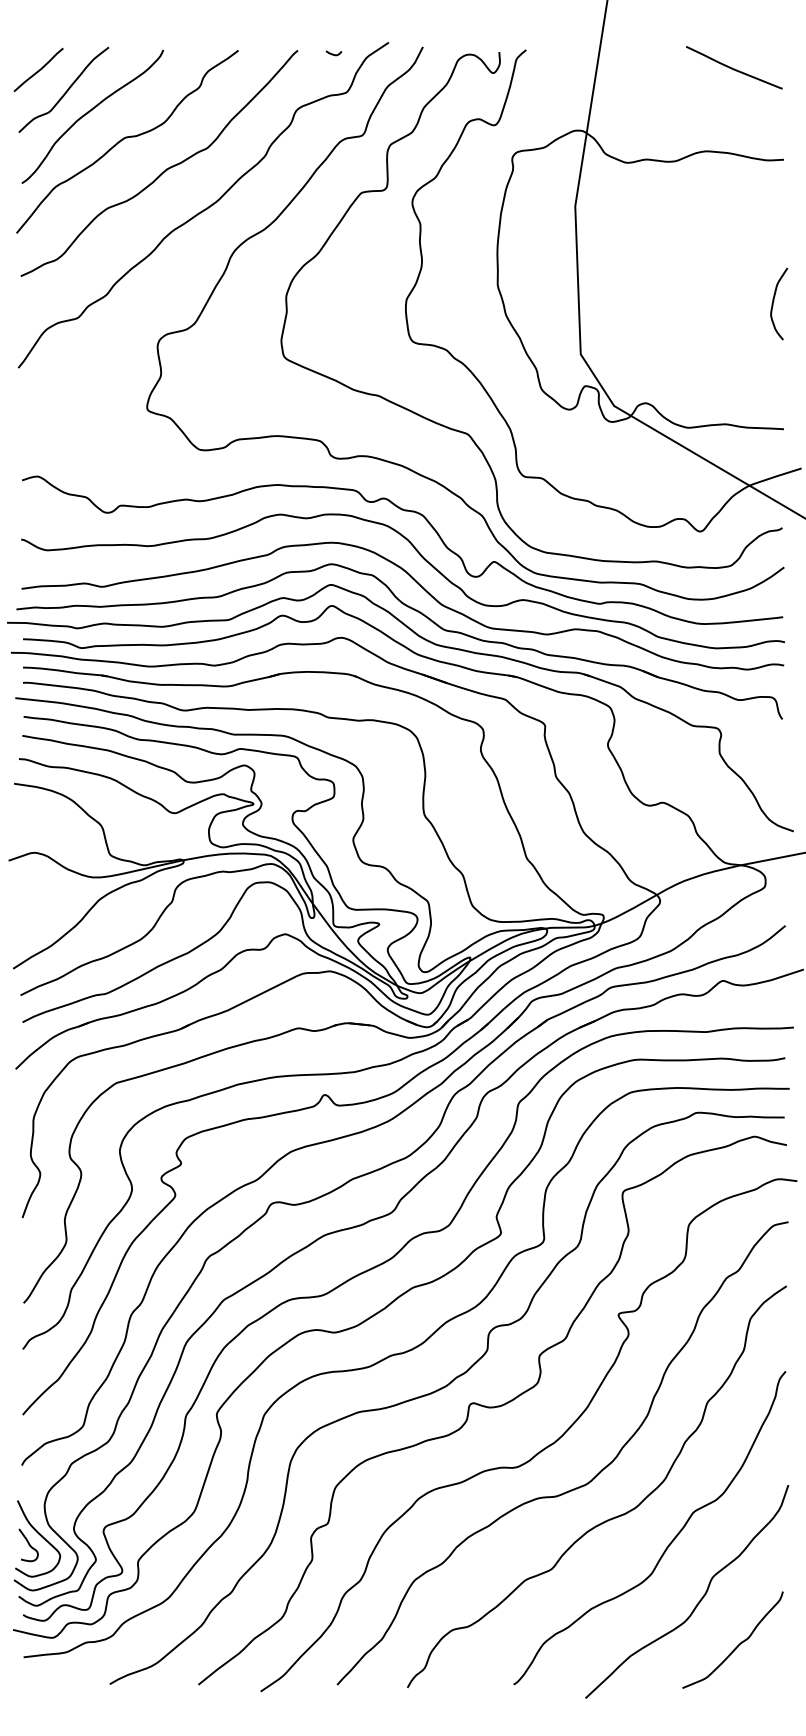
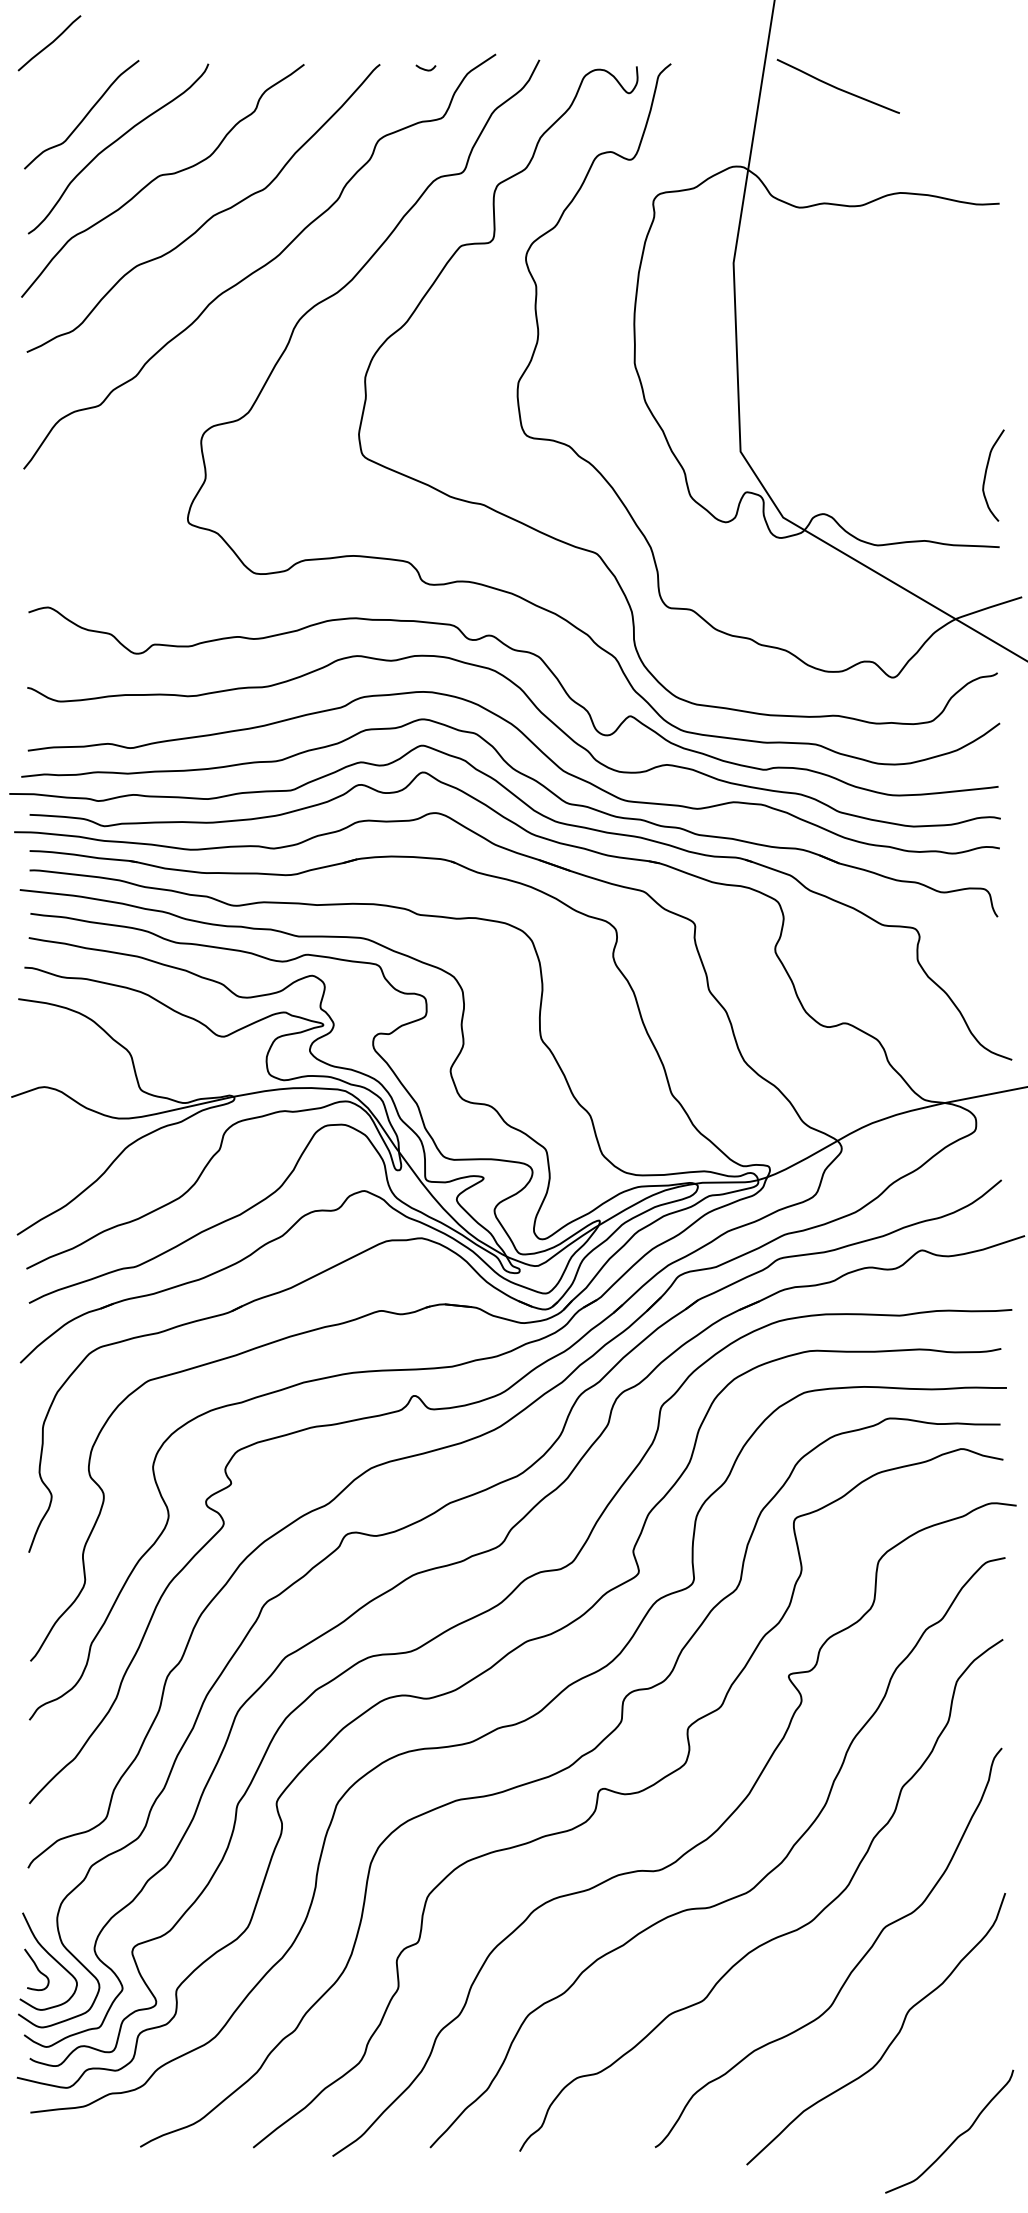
curve: (733, 68) -> (837, 87), moved
curve: (38, 70) -> (49, 43), moved
curve: (773, 303) -> (986, 475), moved
curve: (738, 1644) -> (956, 2137), moved

